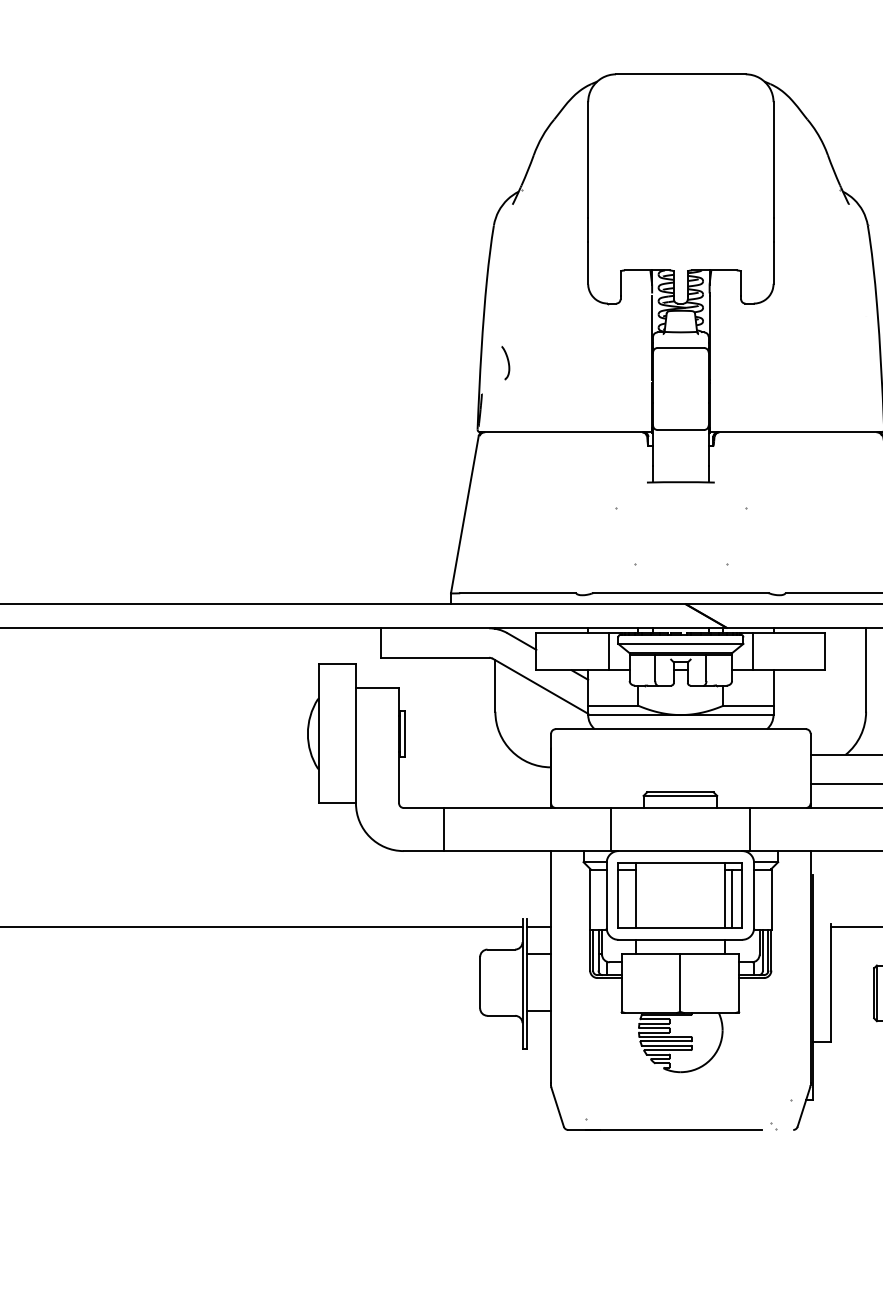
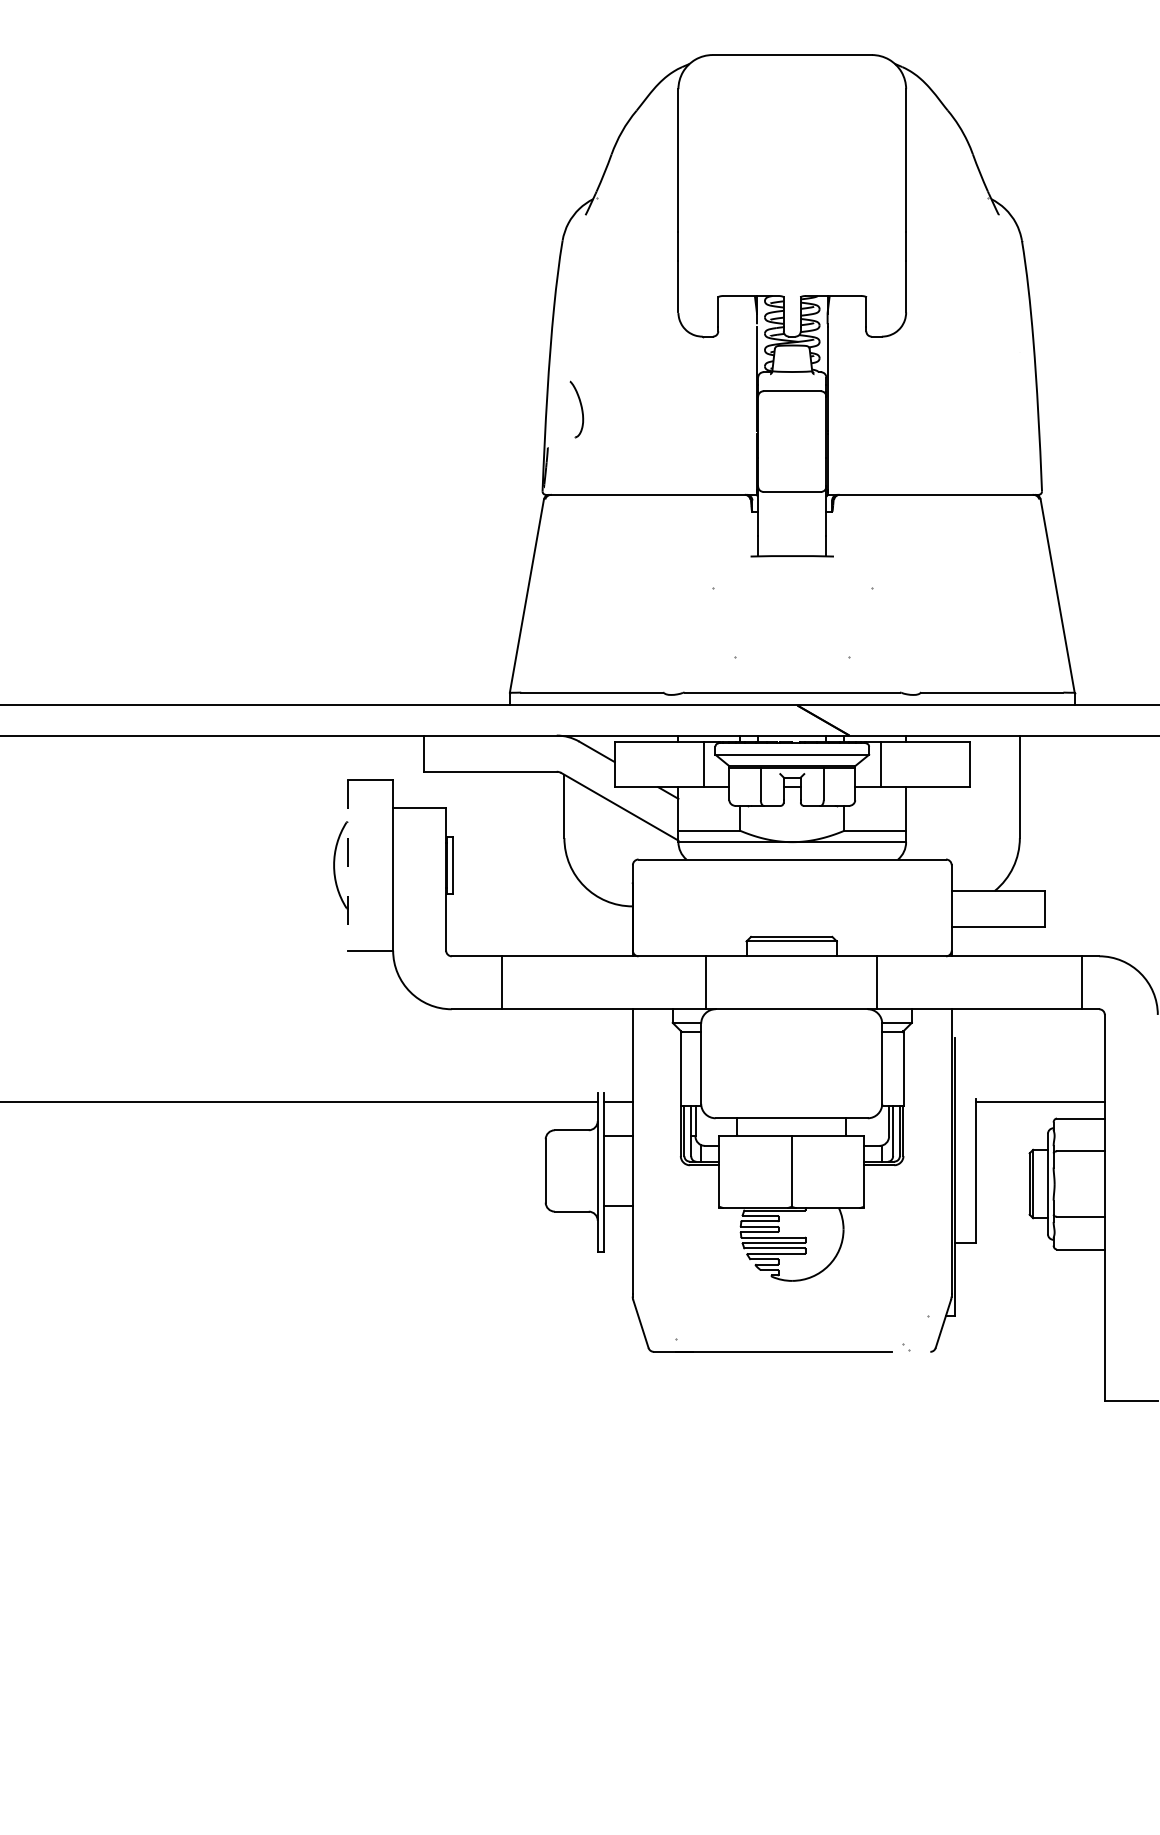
part: (506, 362) -> (577, 409), size x1.4
line: (318, 734) -> (347, 865), solid -> dashed
part: (680, 895) -> (791, 1063), removed

